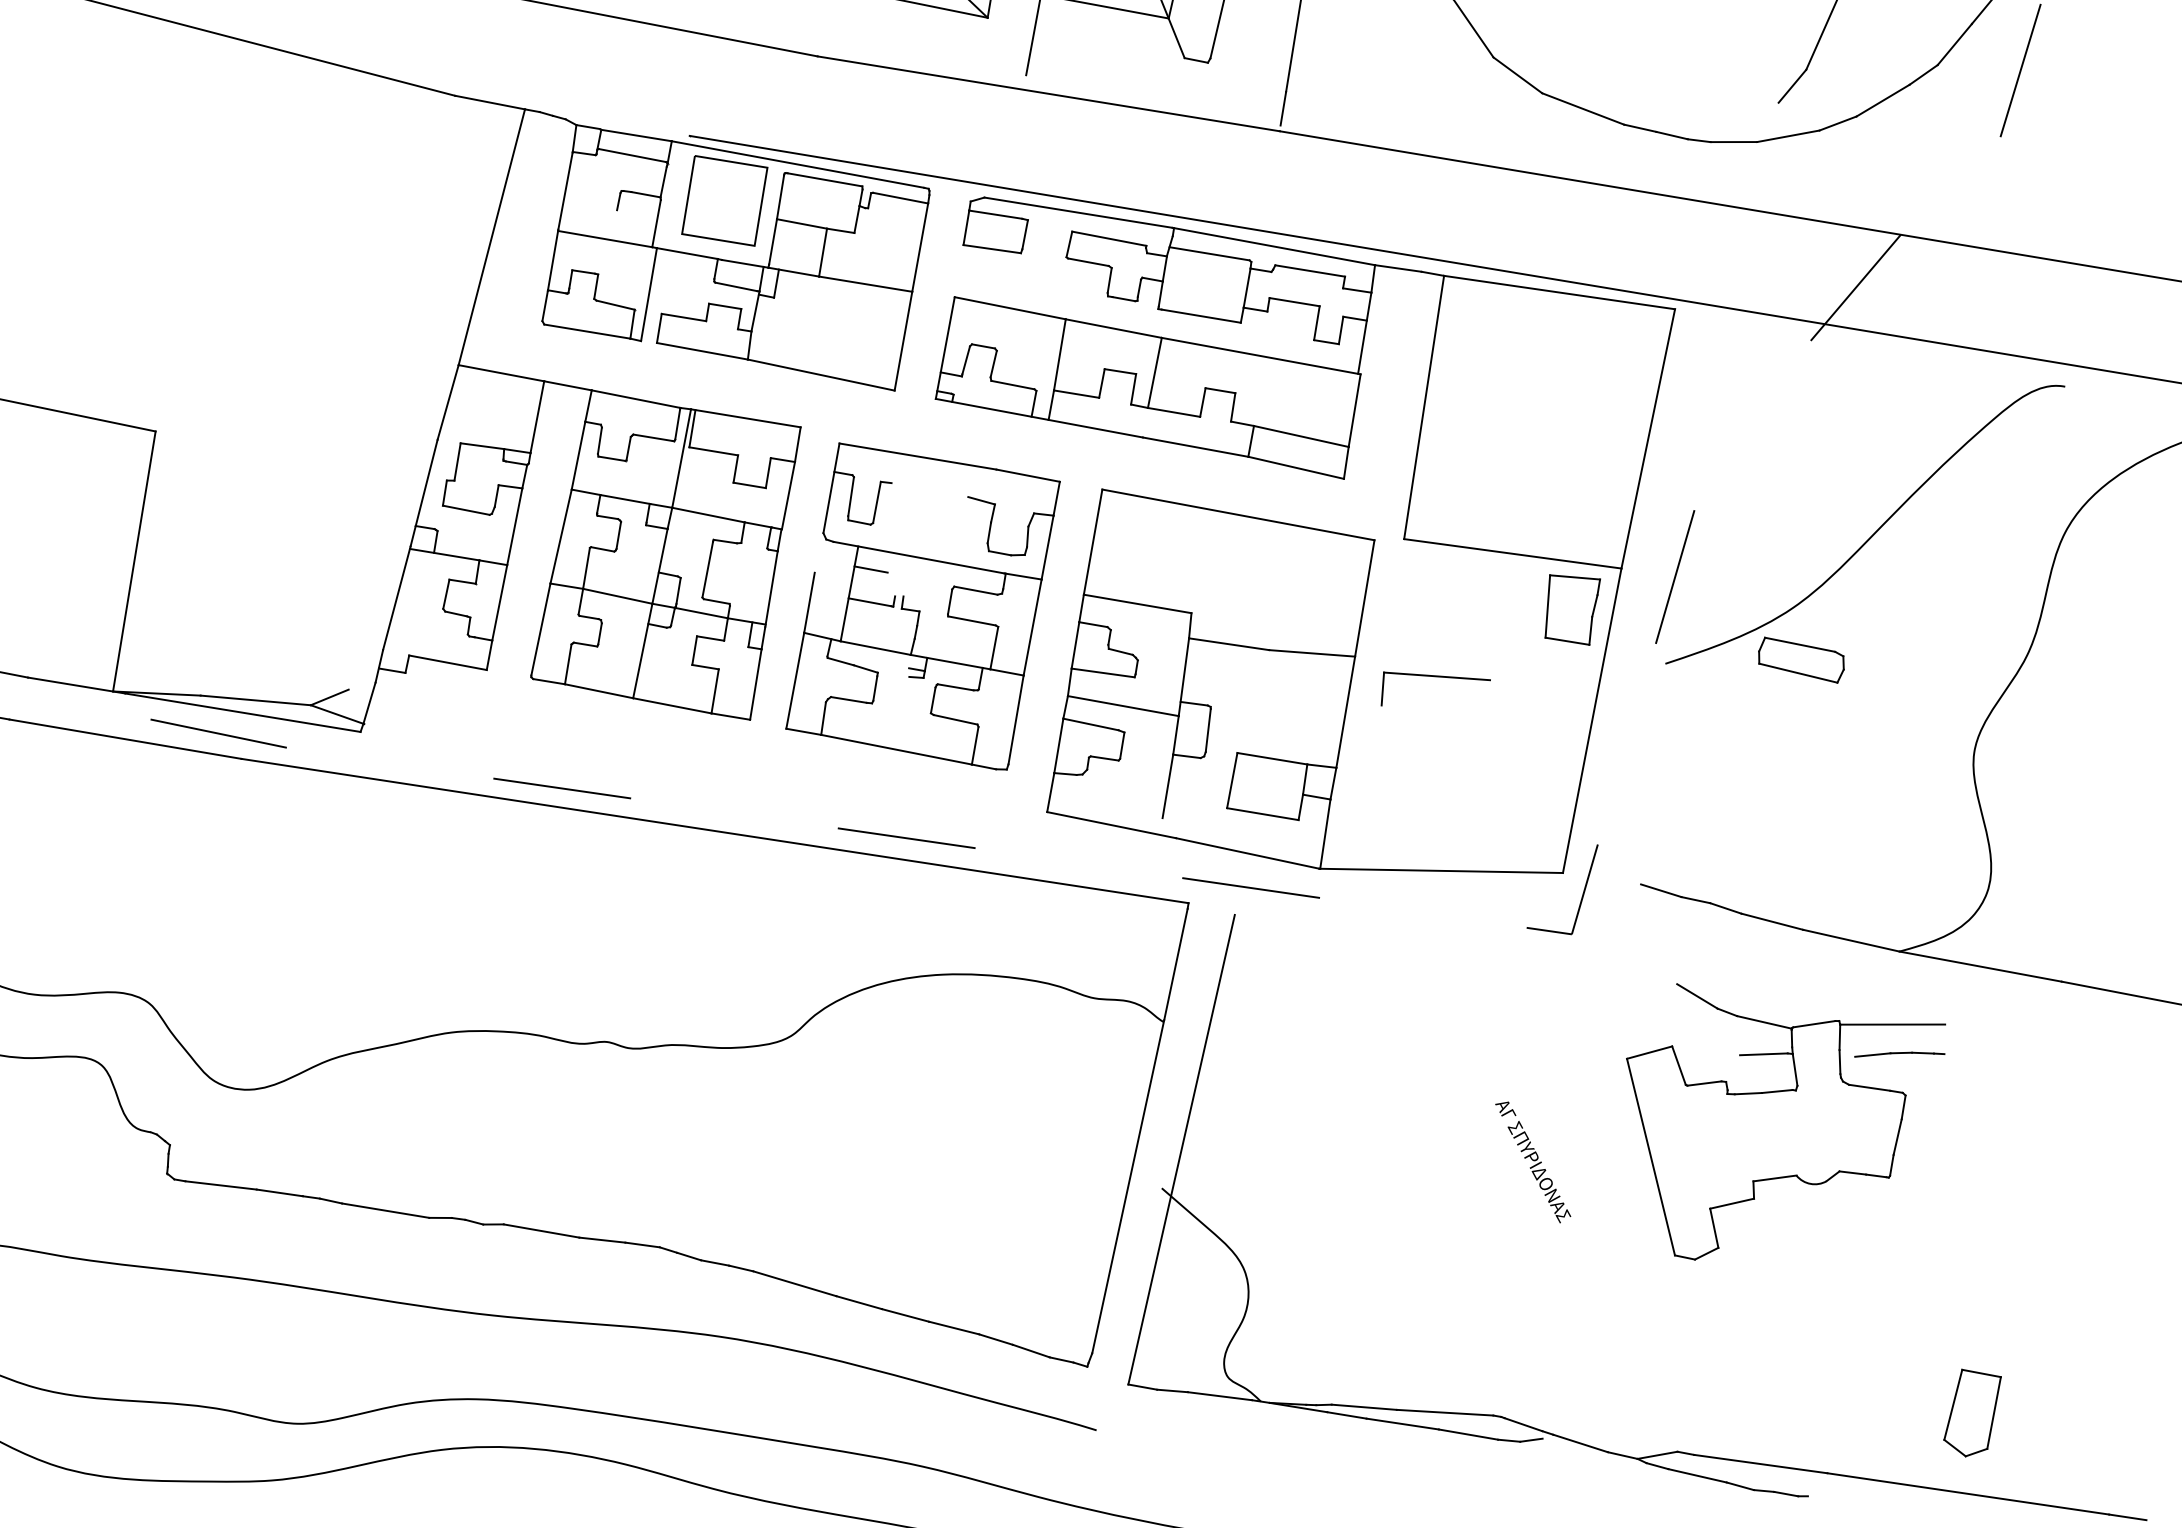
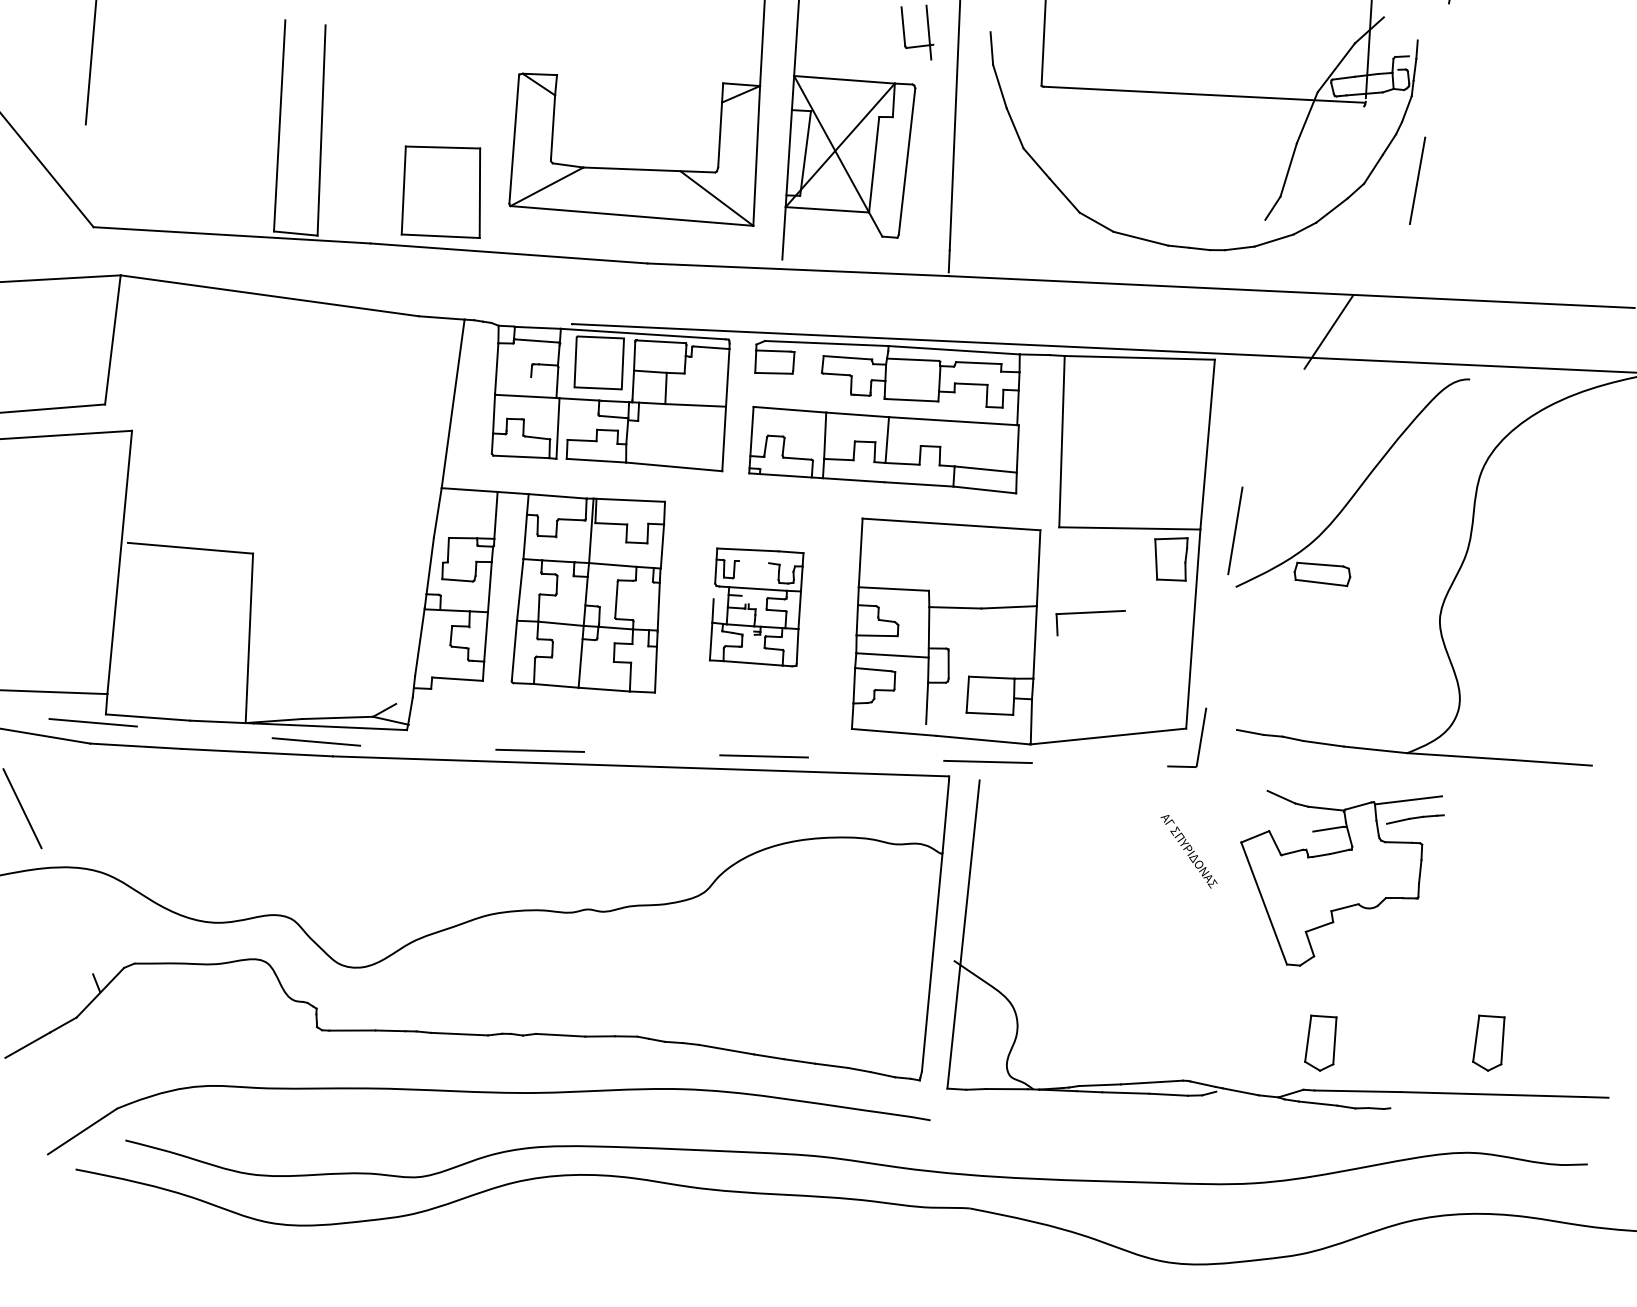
part: (922, 607) -> (756, 607), size x0.6
text: (1532, 1161) -> (1188, 851), moved
part: (1712, 1381) -> (1320, 1042), added

